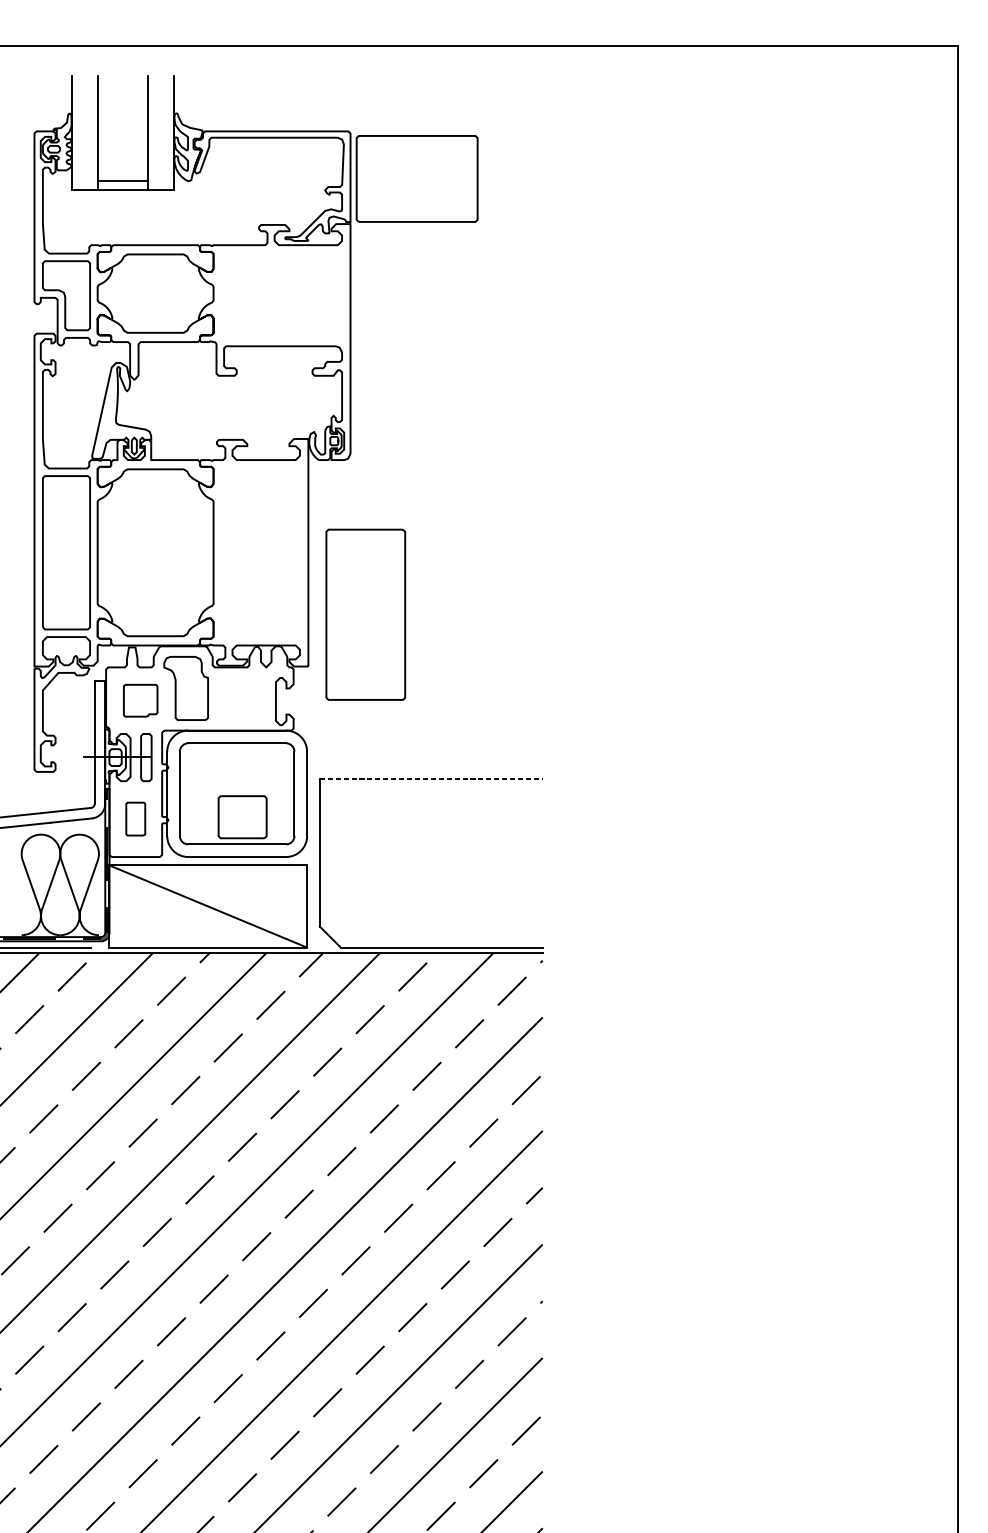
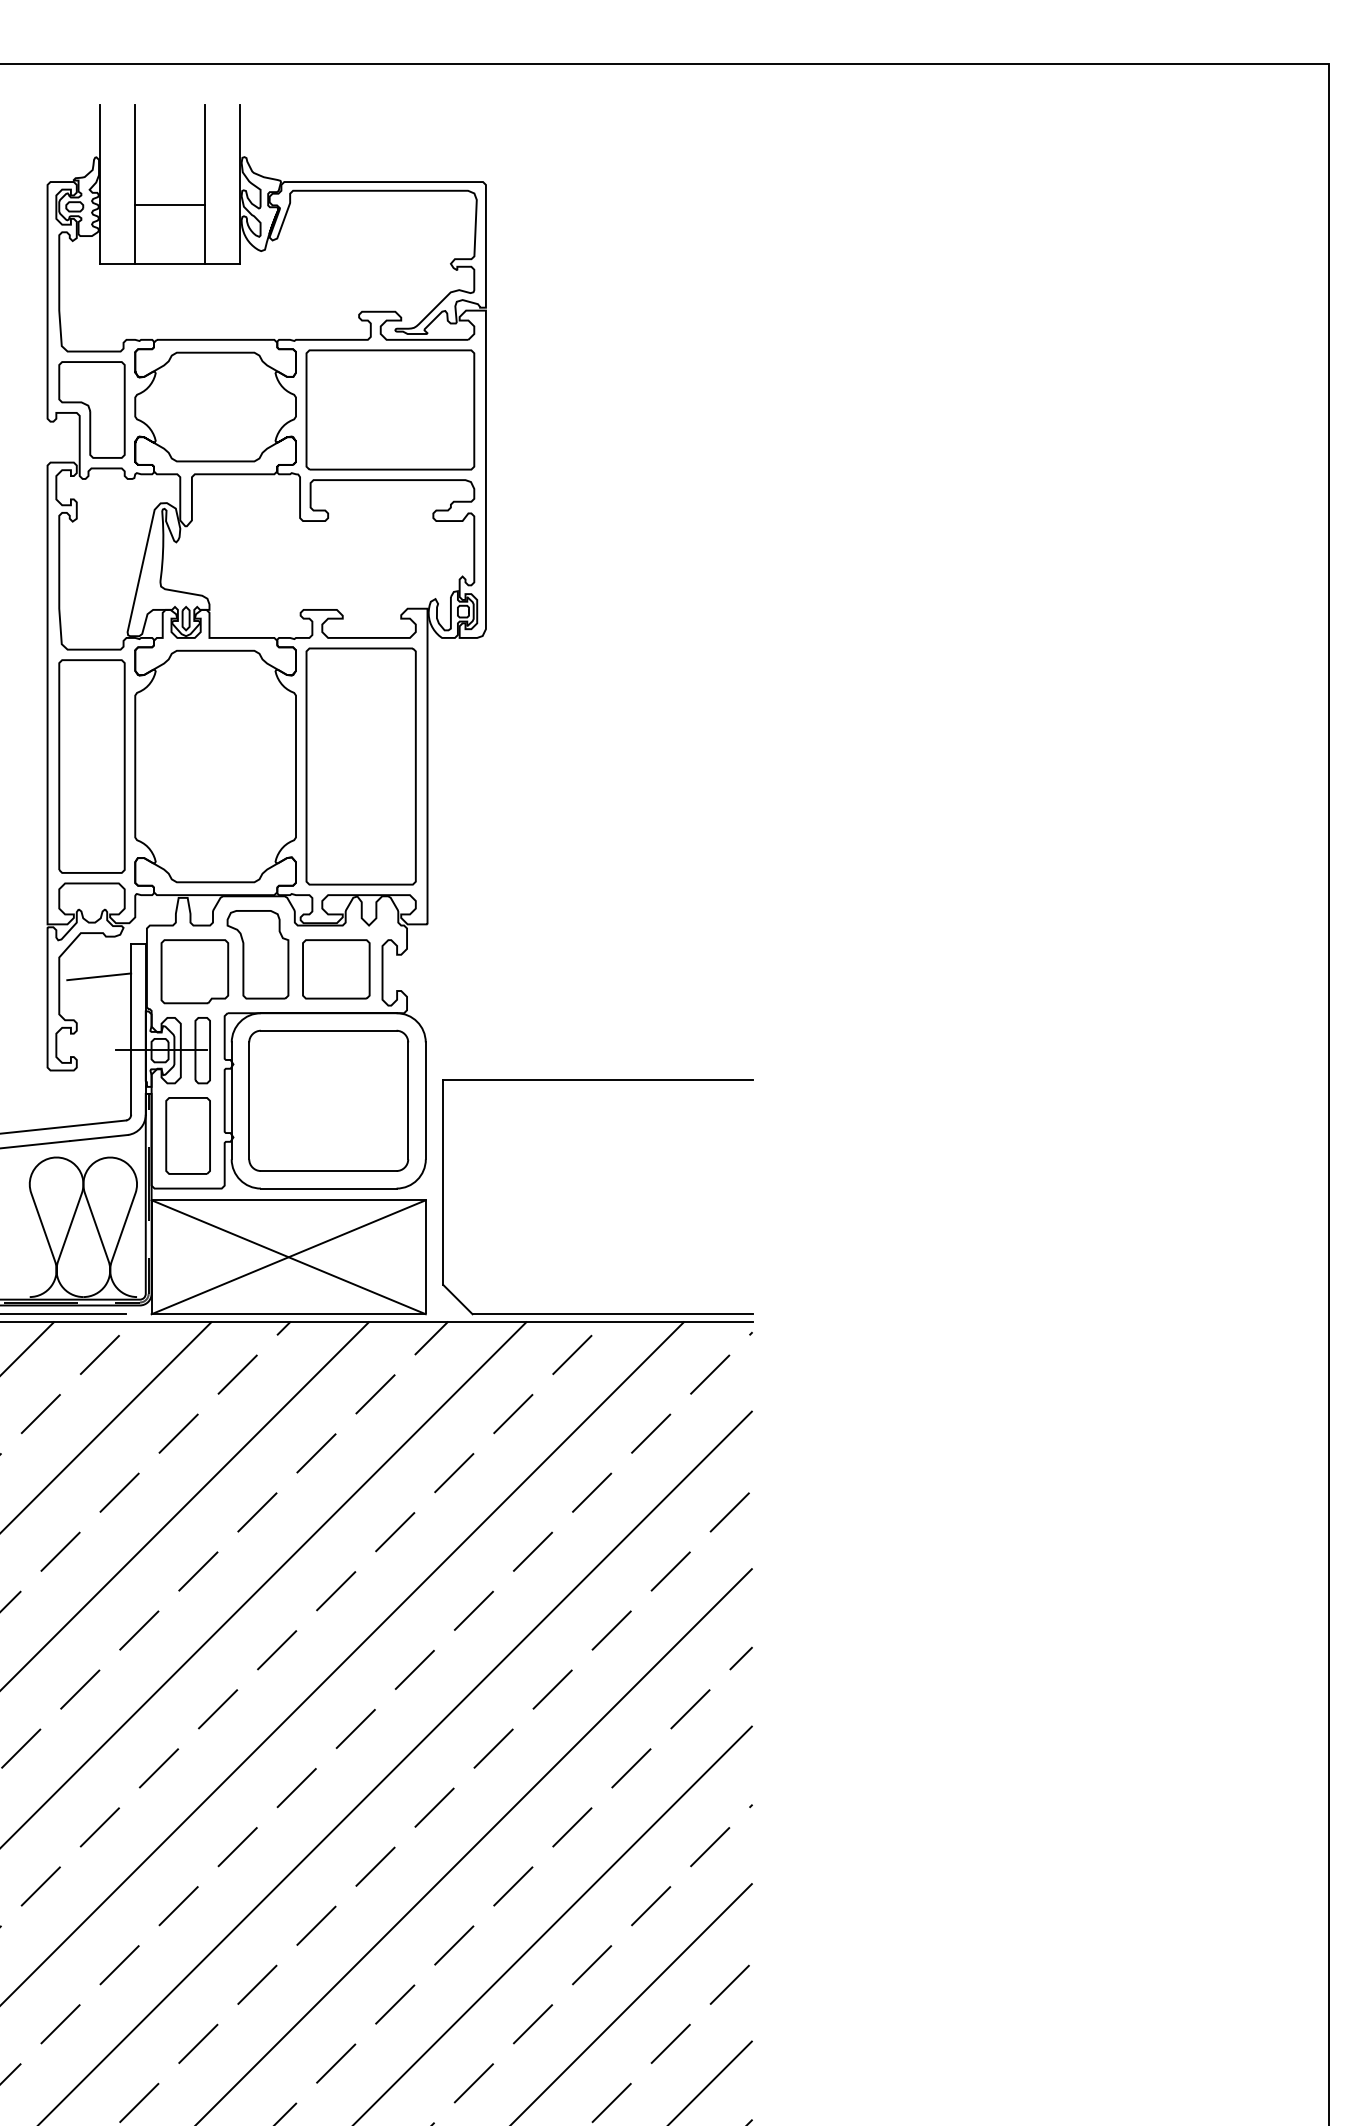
part: (417, 178) -> (390, 409), moved
line: (123, 181) -> (170, 205), moved
part: (365, 614) -> (360, 766), moved
part: (140, 700) -> (194, 971), size x1.43
line: (71, 704) -> (99, 976), added
line: (430, 779) -> (597, 1080), dashed -> solid
part: (242, 817) -> (336, 969), moved
part: (135, 818) -> (187, 1135), size x1.67
line: (208, 906) -> (288, 1257), added

